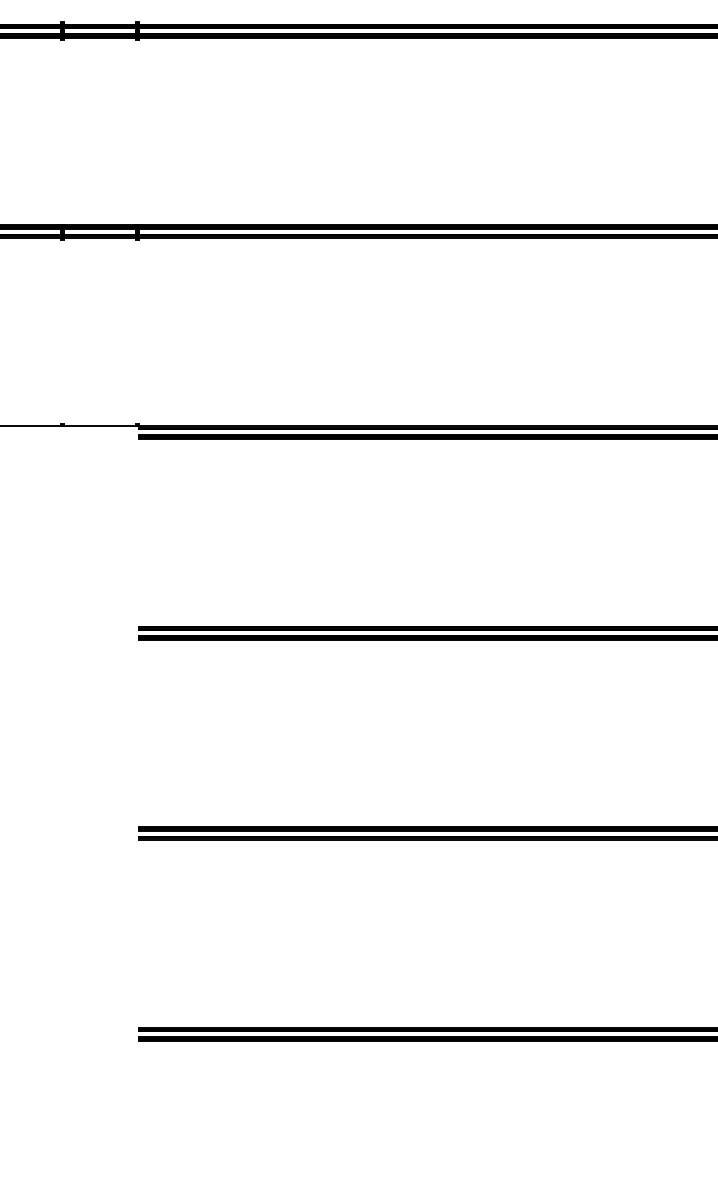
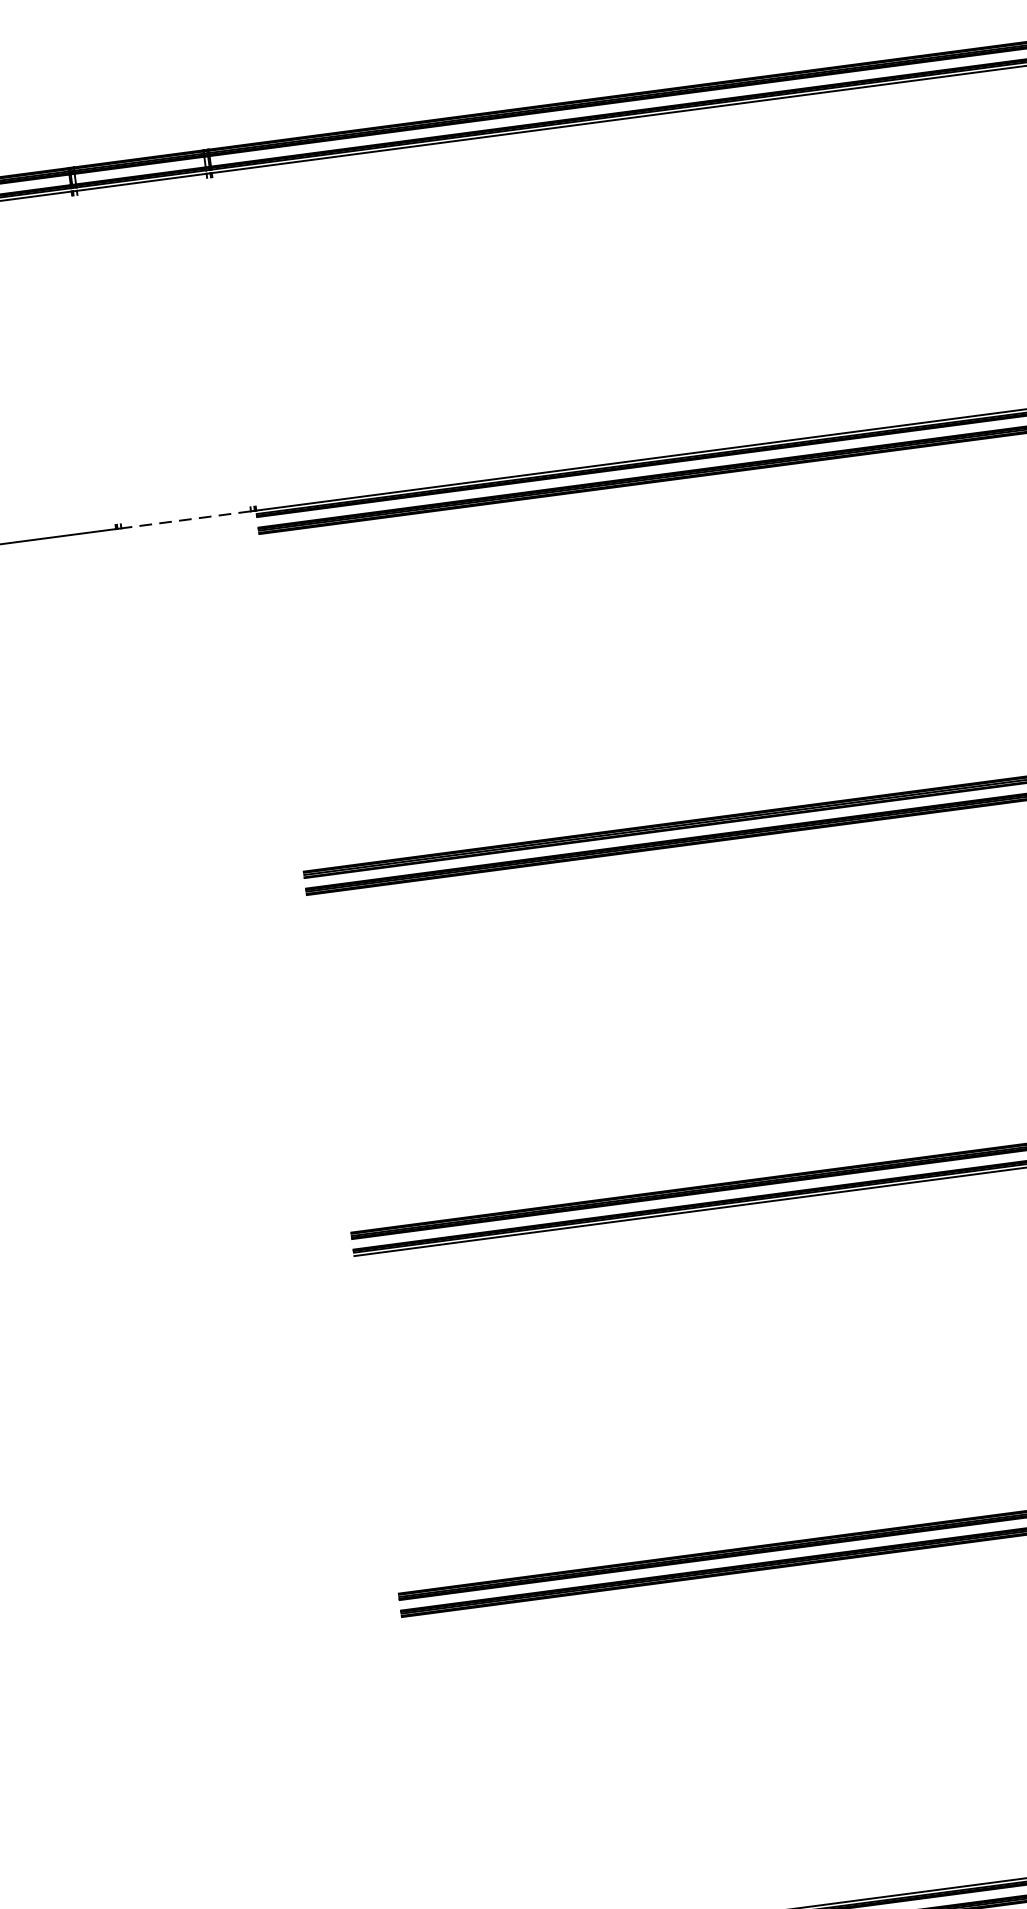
line: (99, 425) -> (184, 519), solid -> dashed

